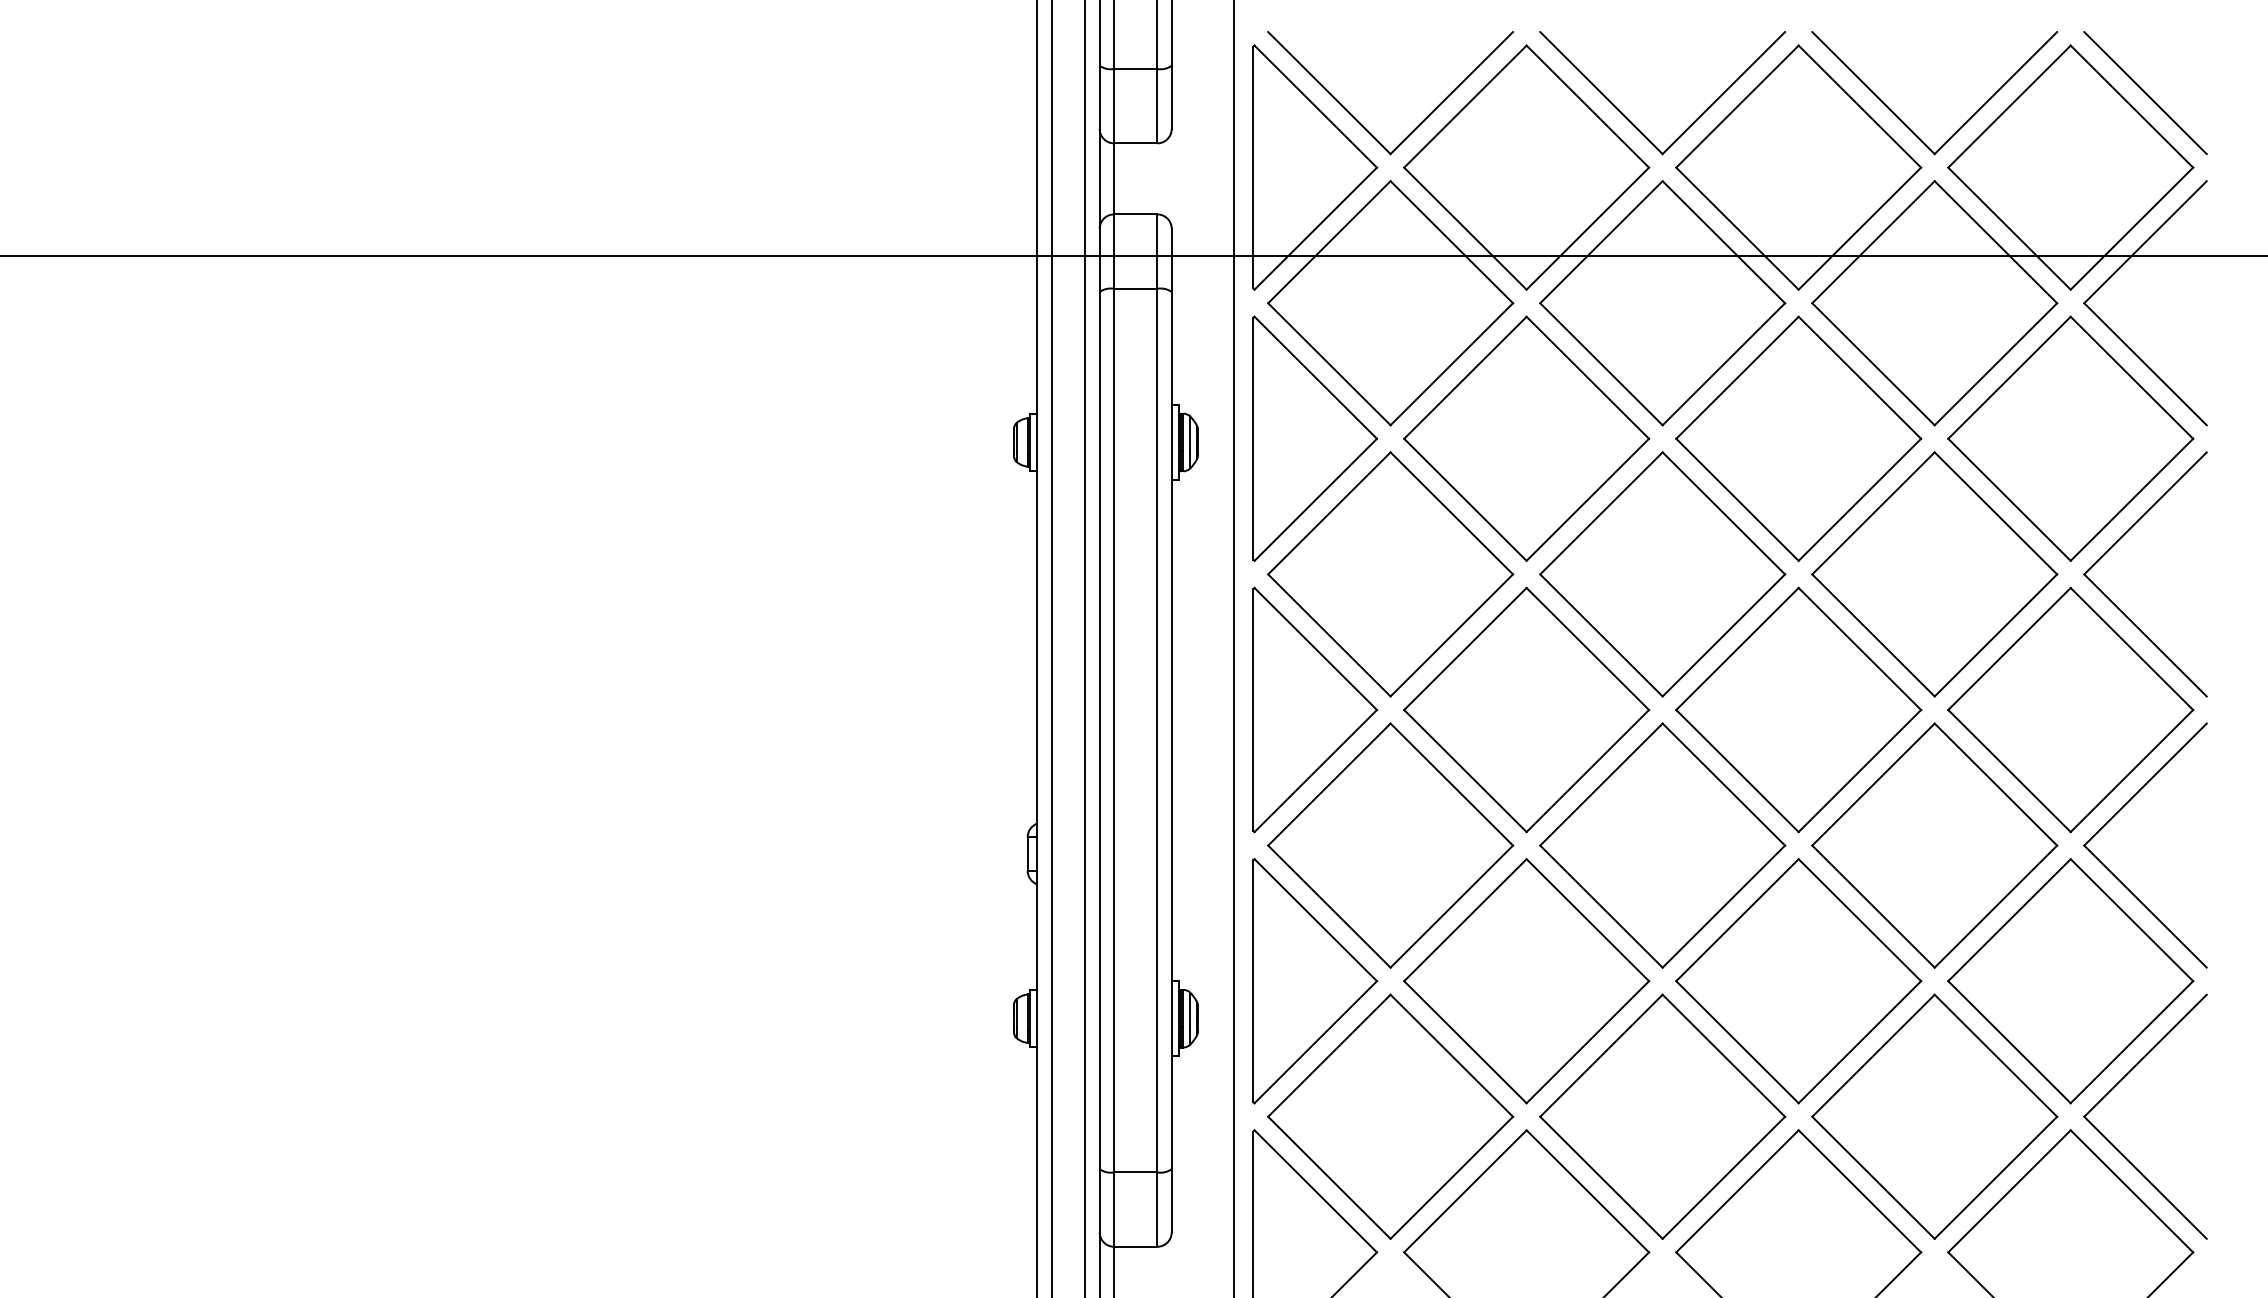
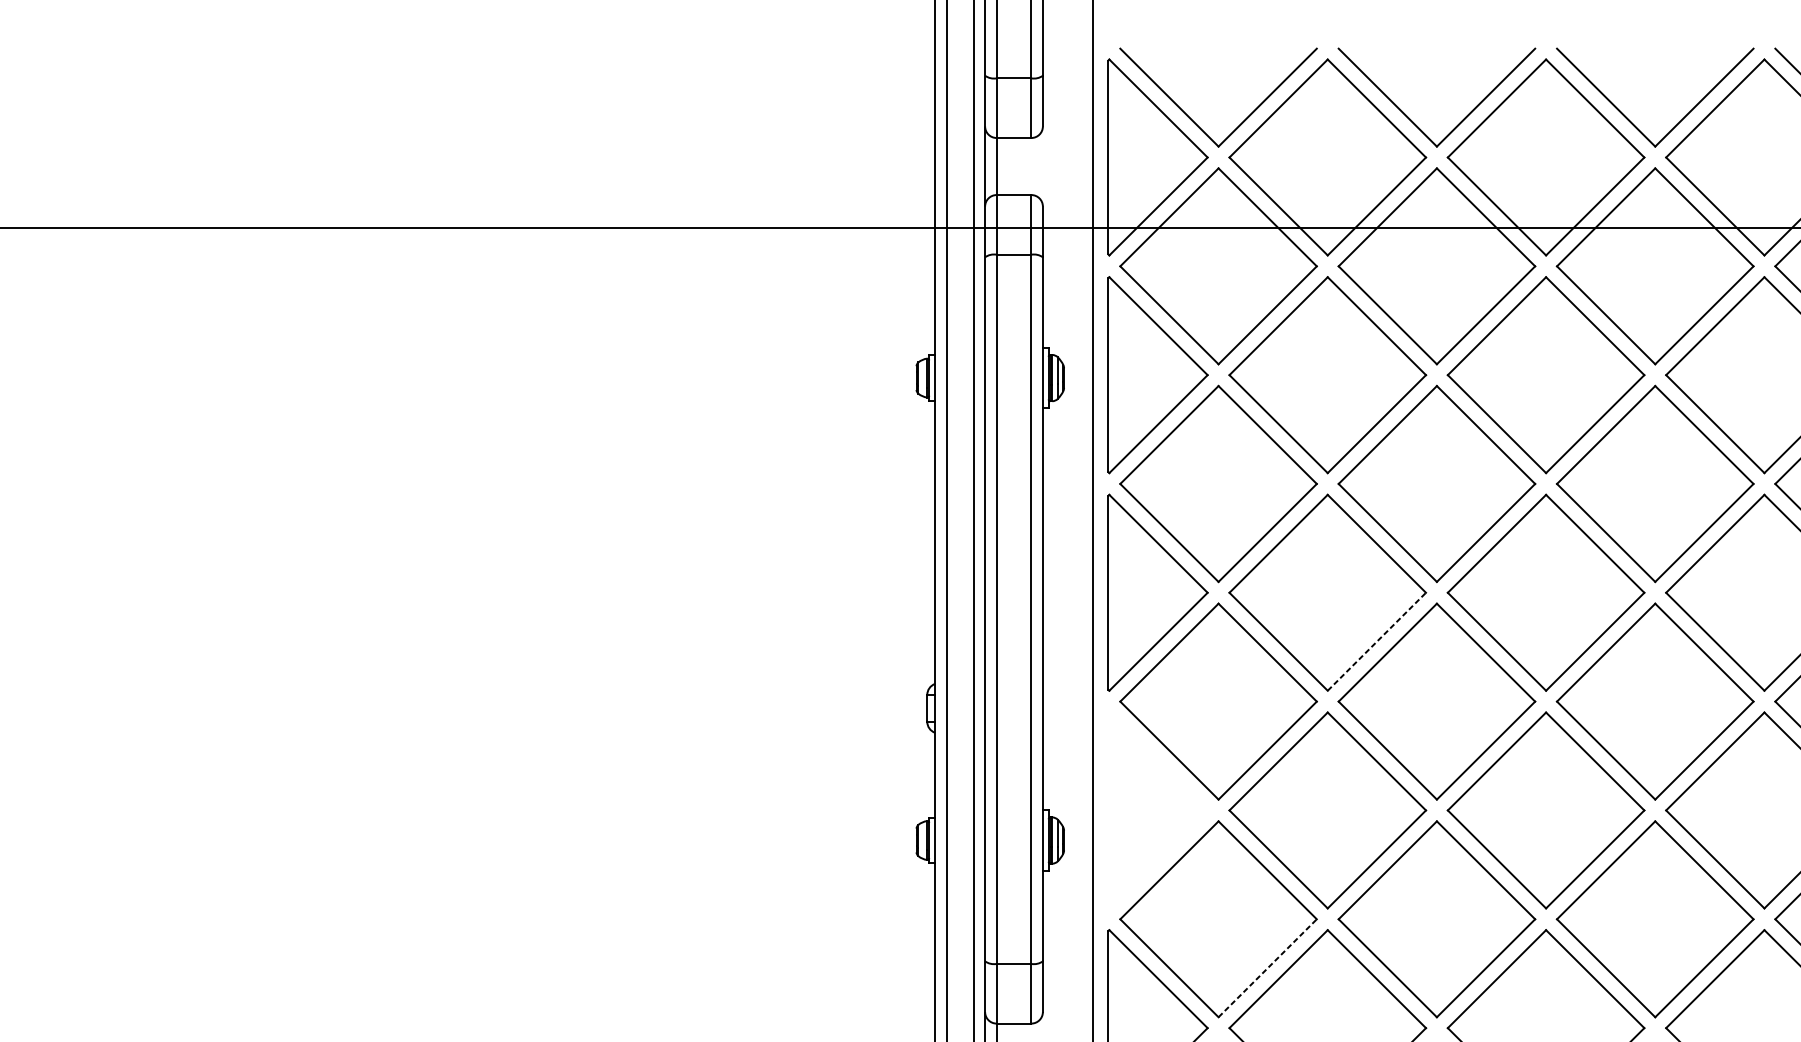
line: (1588, 770) -> (1377, 641), solid -> dashed
part: (1315, 981) -> (1158, 810), removed
line: (1452, 1177) -> (1268, 968), solid -> dashed

